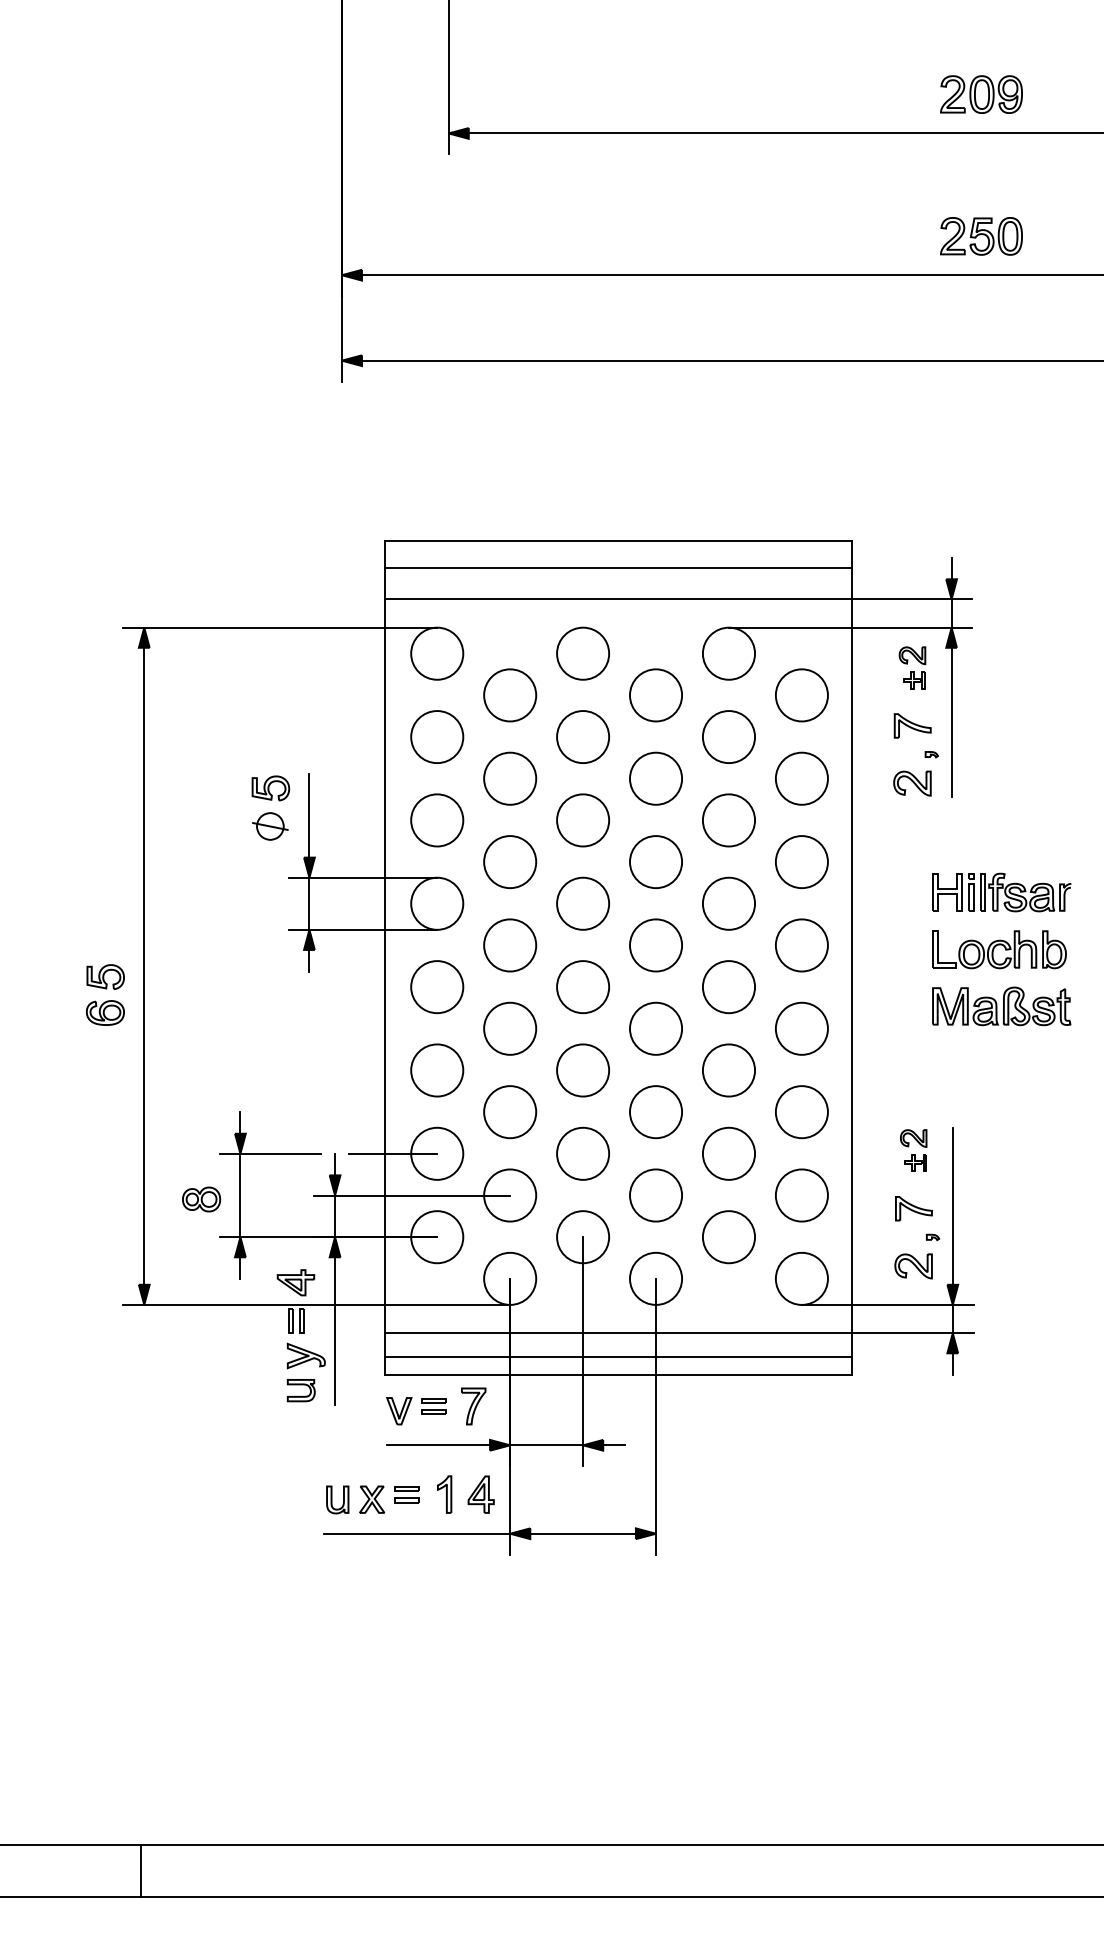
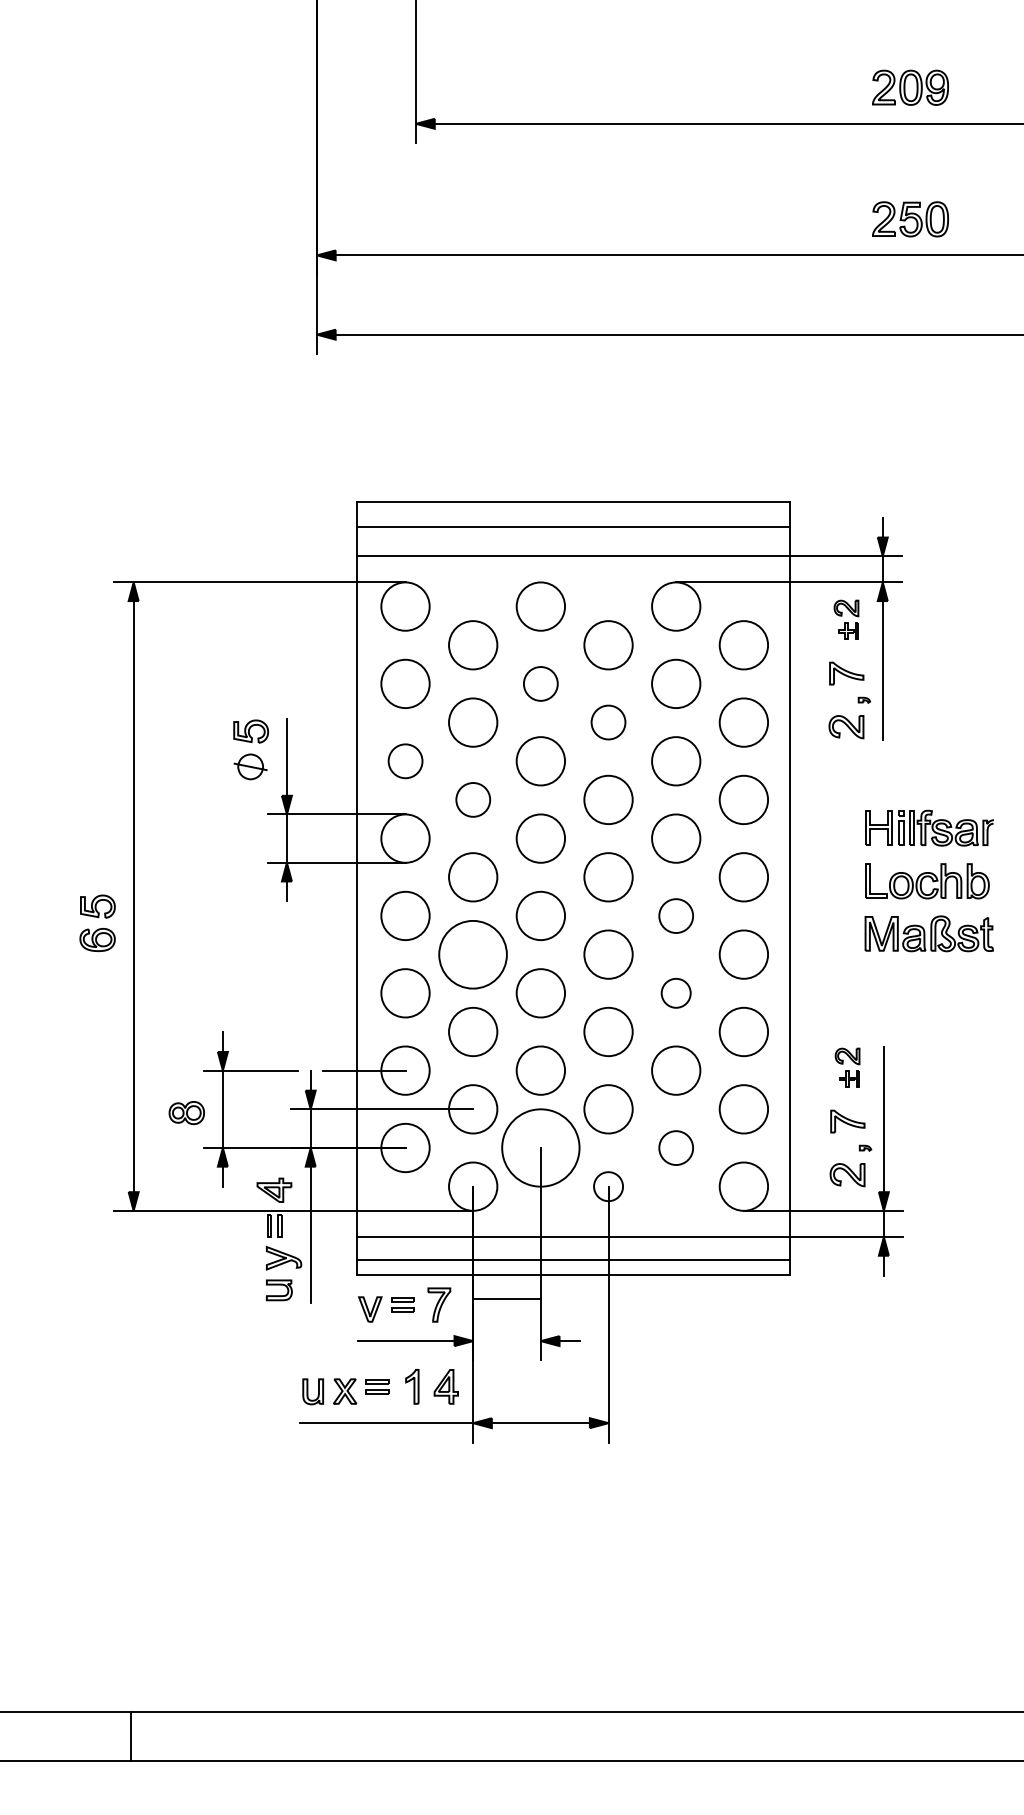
circle: (583, 737) -> (541, 684), size x0.7
circle: (655, 778) -> (608, 722), size x0.7
circle: (437, 820) -> (405, 761), size x0.7
circle: (510, 861) -> (473, 799), size x0.7
circle: (728, 987) -> (675, 916), size x0.7
circle: (510, 1028) -> (473, 954), size x1.4
circle: (728, 1070) -> (675, 993), size x0.6
circle: (583, 1237) -> (541, 1148), size x1.6
circle: (728, 1237) -> (675, 1148), size x0.7
circle: (656, 1278) -> (608, 1186), size x0.6
line: (546, 1445) -> (506, 1299), moved

